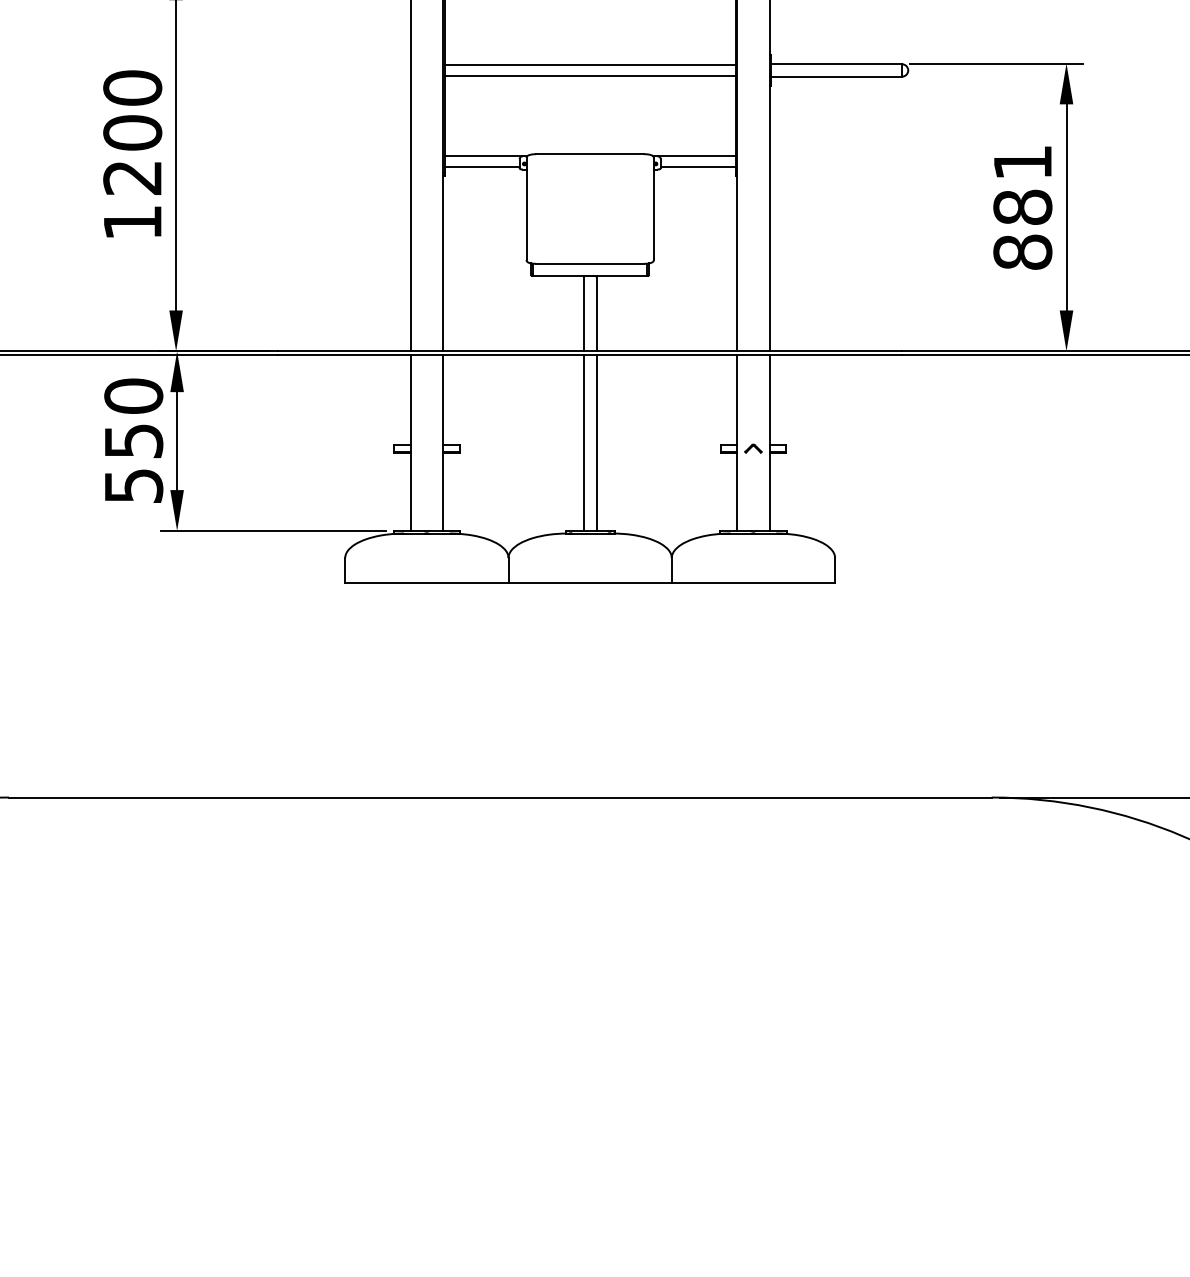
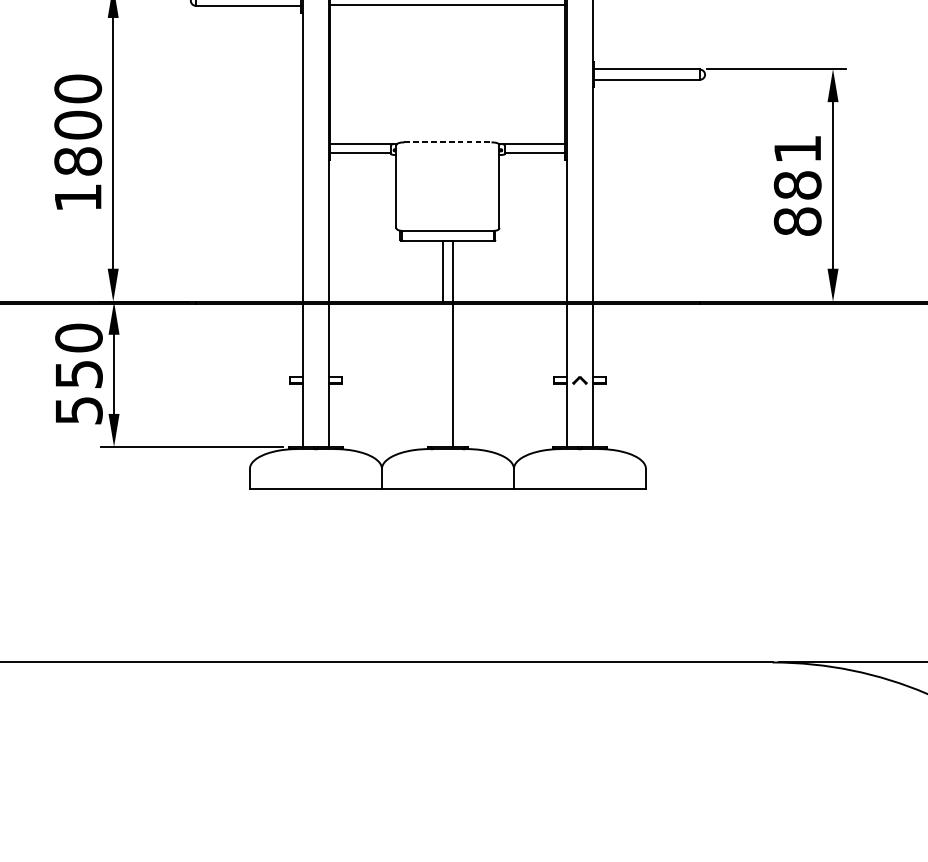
line: (589, 64) -> (447, 69), removed
line: (589, 75) -> (447, 78), removed
line: (590, 154) -> (448, 142), solid -> dashed
text: (132, 177) -> (77, 161), 1200 -> 1800
line: (583, 442) -> (442, 375), removed

